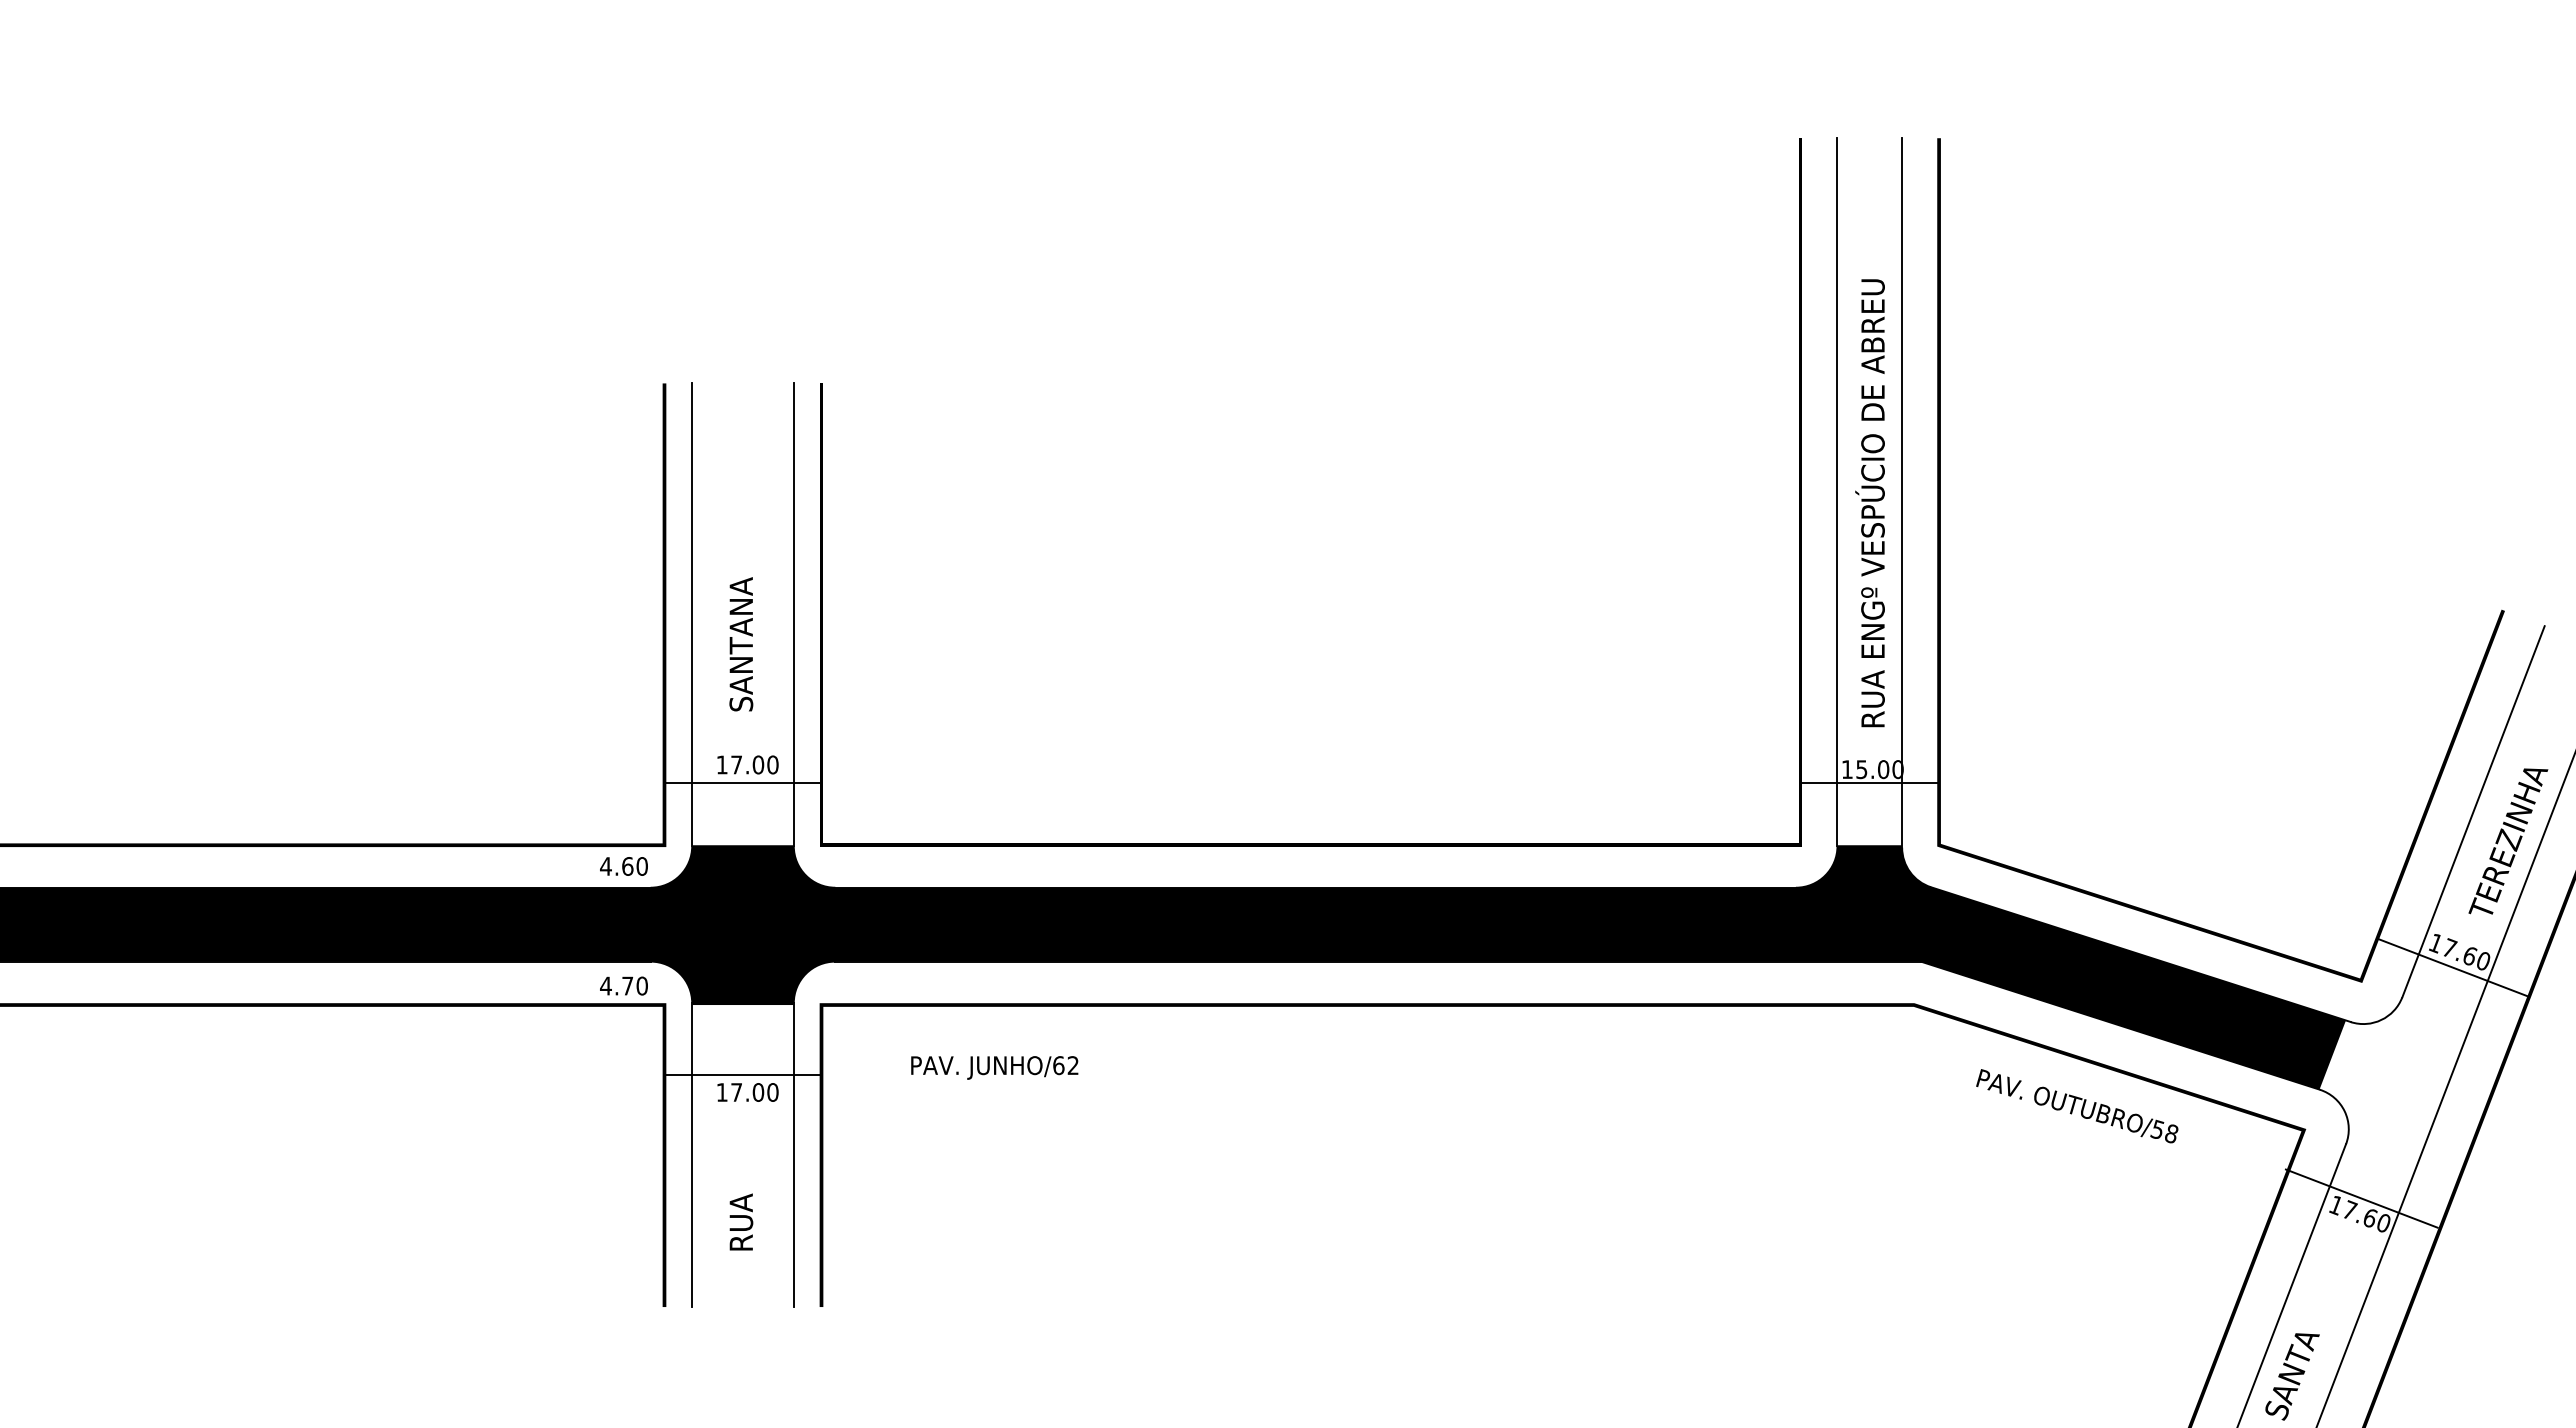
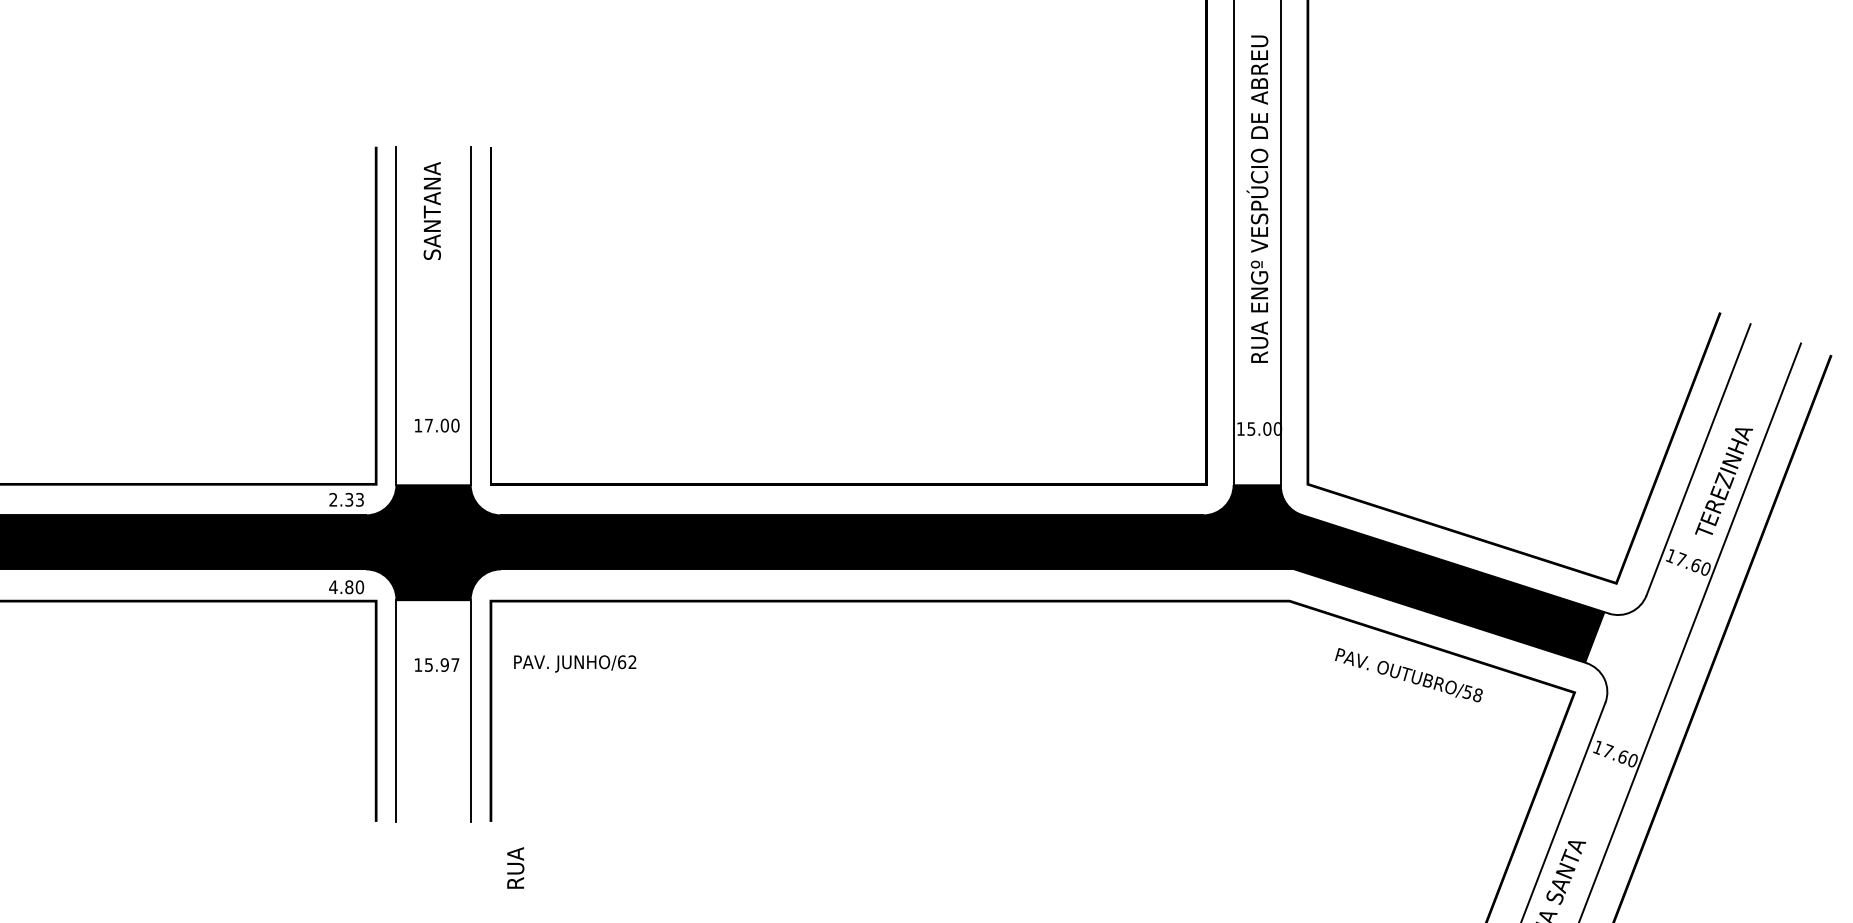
text: (1869, 503) -> (1257, 199), moved
text: (741, 644) -> (432, 211), moved
line: (742, 782) -> (433, 438), removed
line: (1870, 782) -> (1257, 438), removed
text: (623, 866) -> (346, 499), 4.60 -> 2.33
line: (2453, 967) -> (1683, 573), removed
text: (627, 985) -> (349, 586), 4.70 -> 4.80
text: (994, 1067) -> (575, 663), moved
line: (742, 1074) -> (433, 651), removed
text: (754, 1092) -> (441, 665), 17.00 -> 15.97
line: (2361, 1198) -> (1616, 742), removed
text: (741, 1221) -> (515, 867), moved

